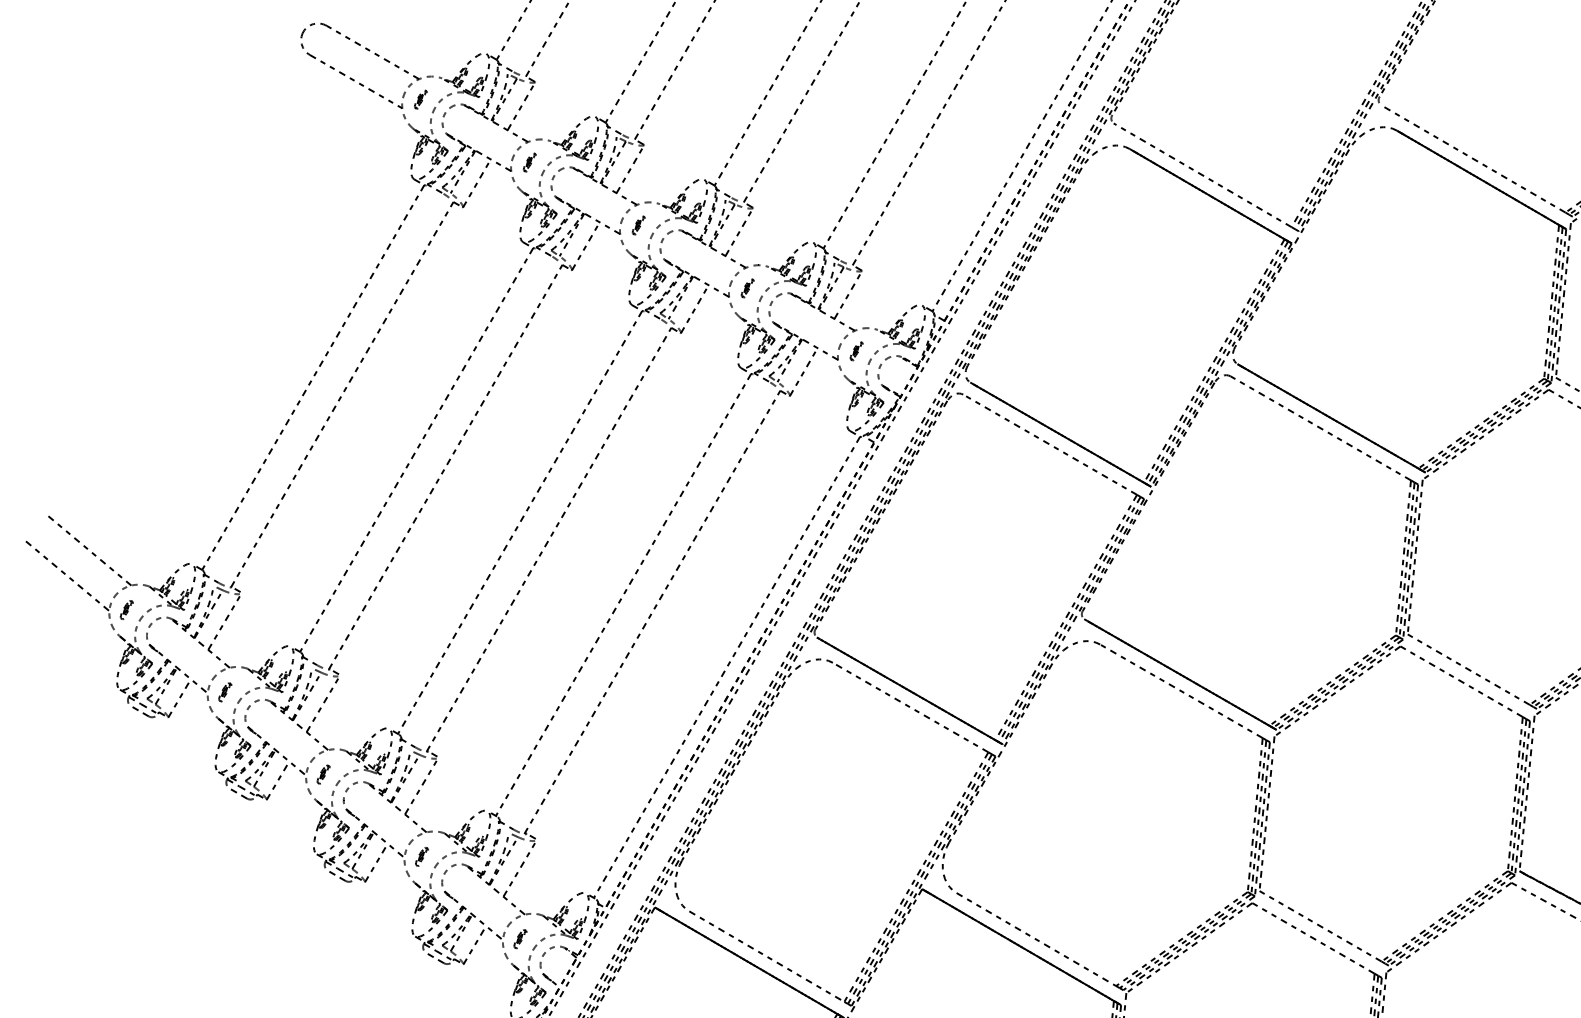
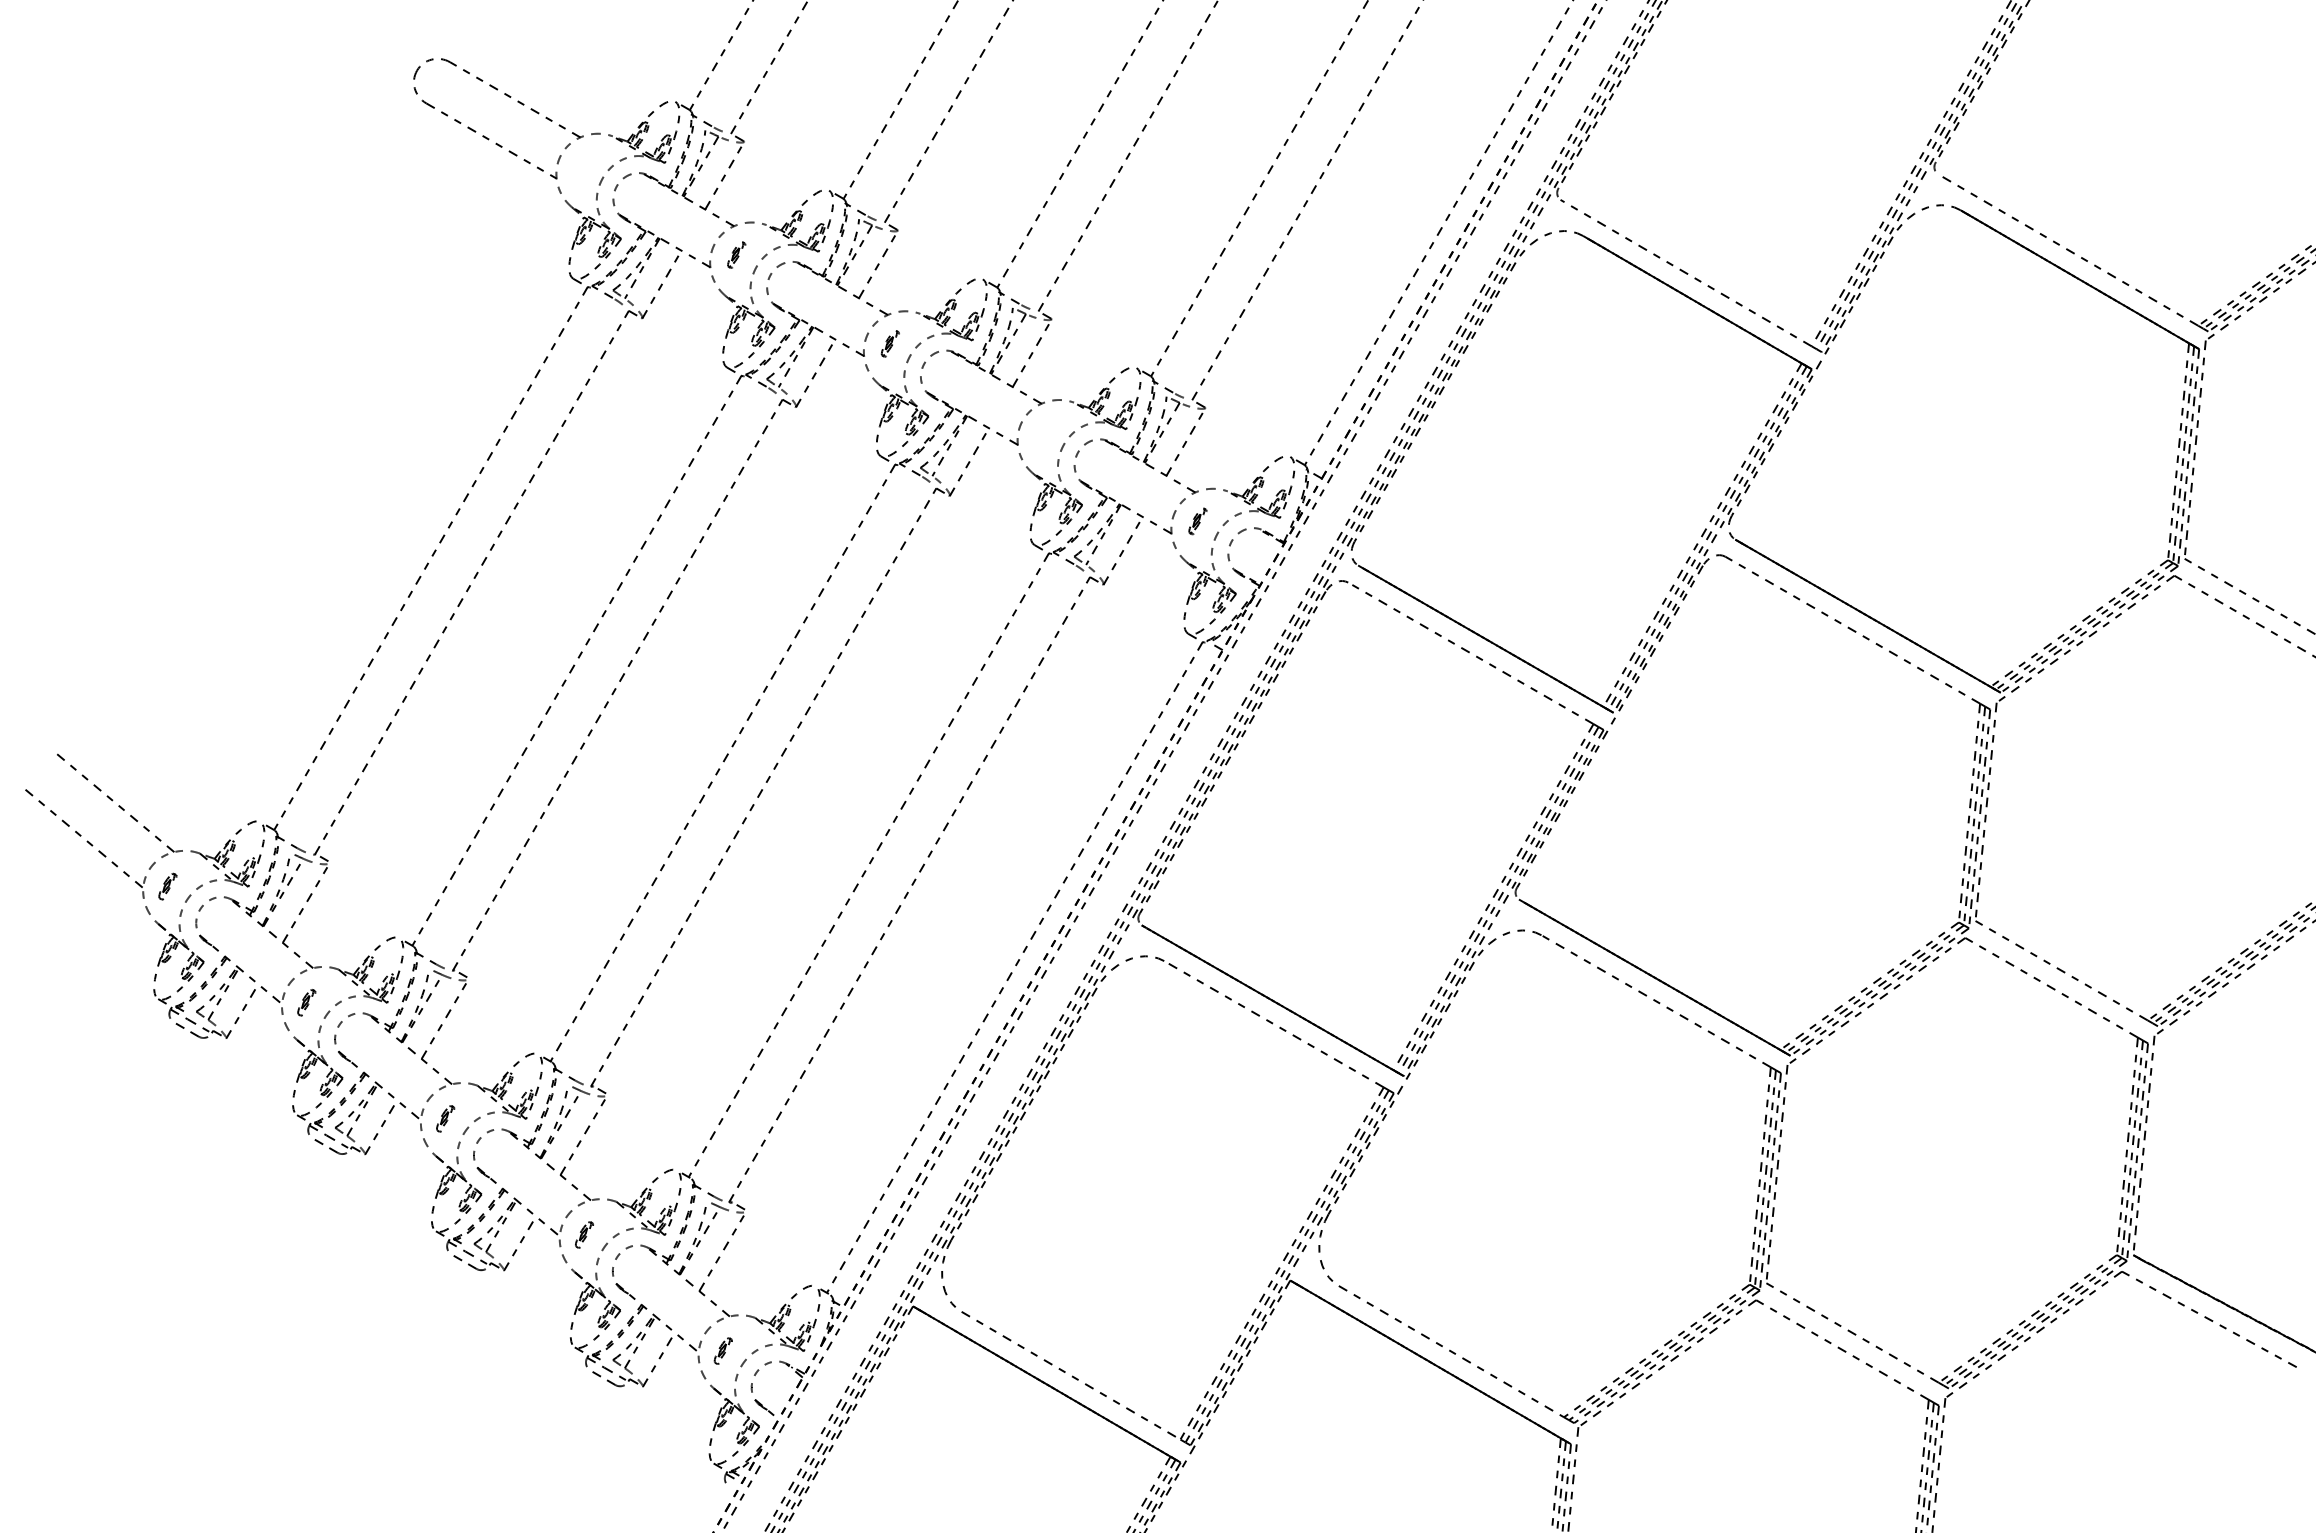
part: (420, 99) -> (582, 166), removed
part: (747, 288) -> (1043, 432), removed

